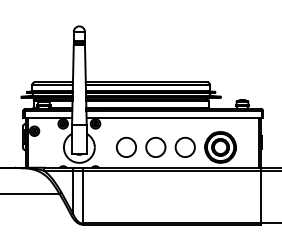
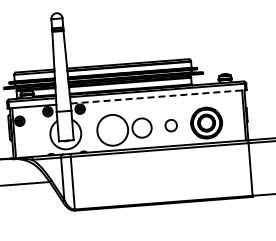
line: (174, 117) -> (158, 96), solid -> dashed
circle: (184, 146) -> (170, 124), size x0.6
circle: (126, 147) -> (112, 130), size x1.6

